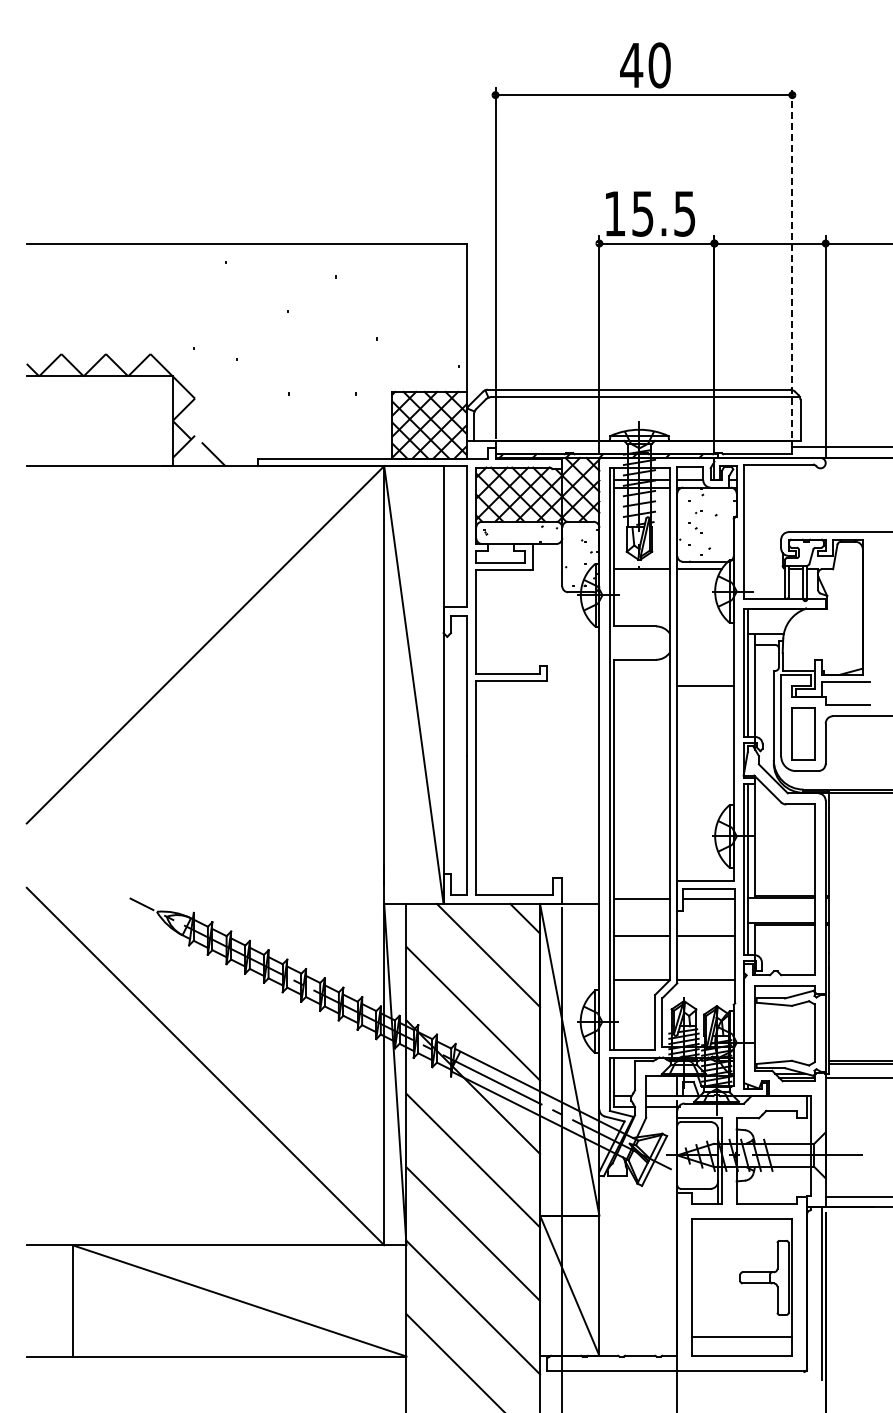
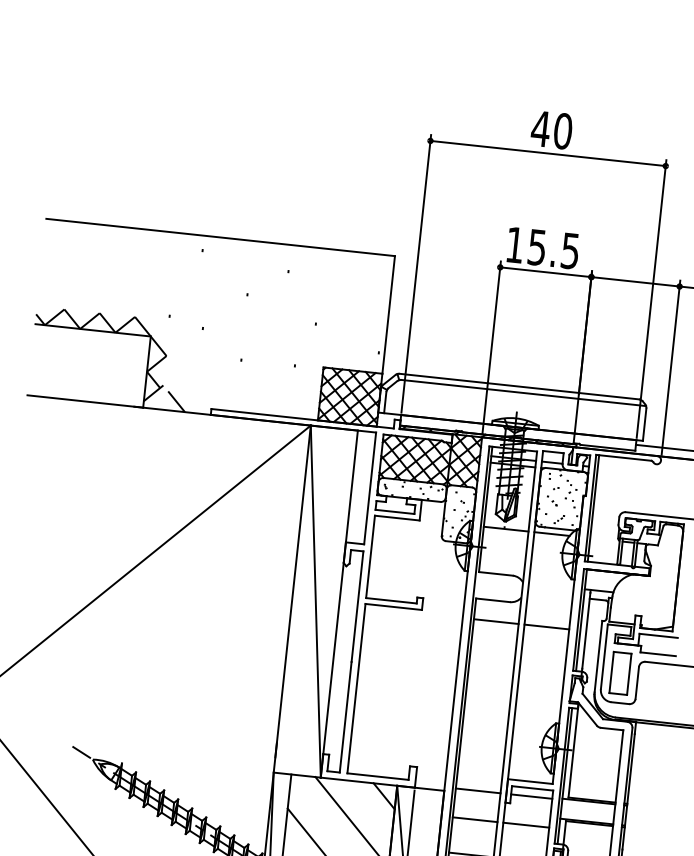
line: (792, 262) -> (651, 298), dashed -> solid
line: (747, 531) -> (593, 508), added
line: (641, 685) -> (496, 621), added

